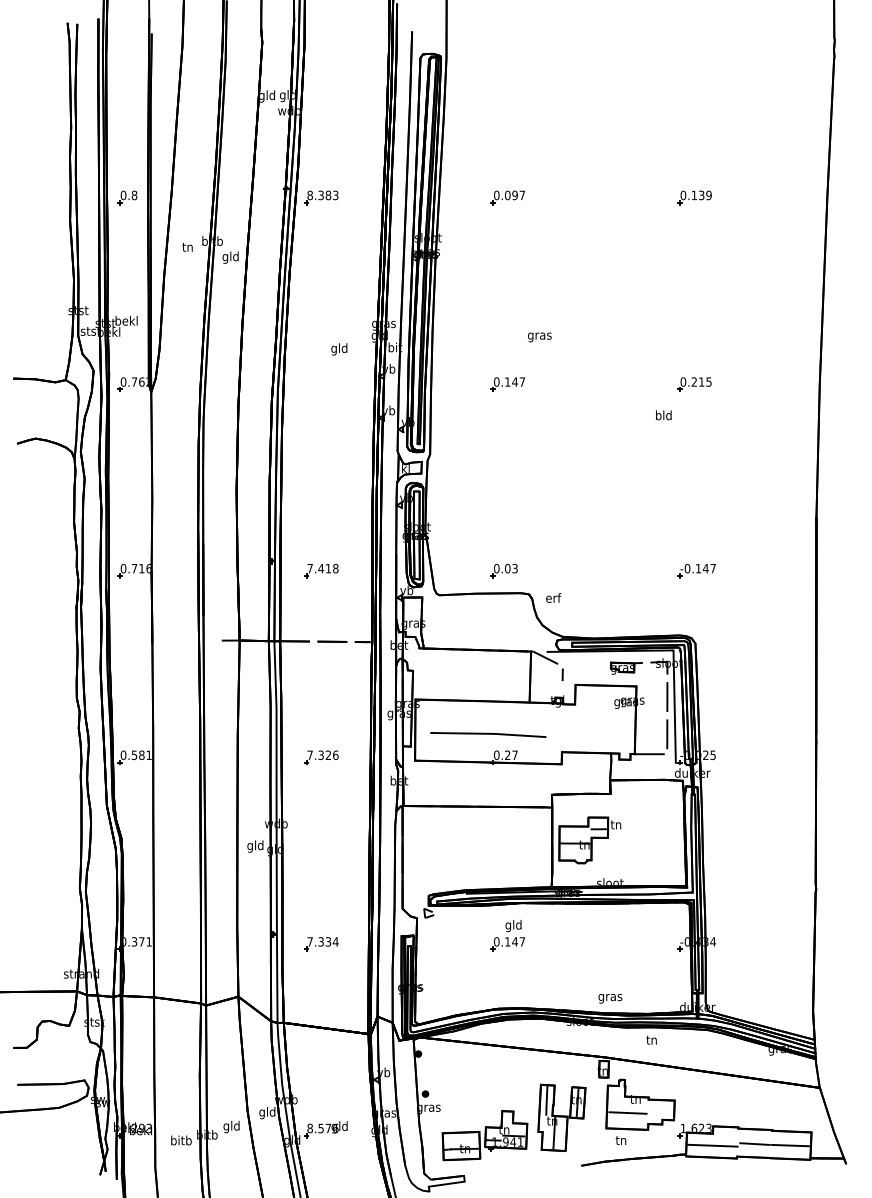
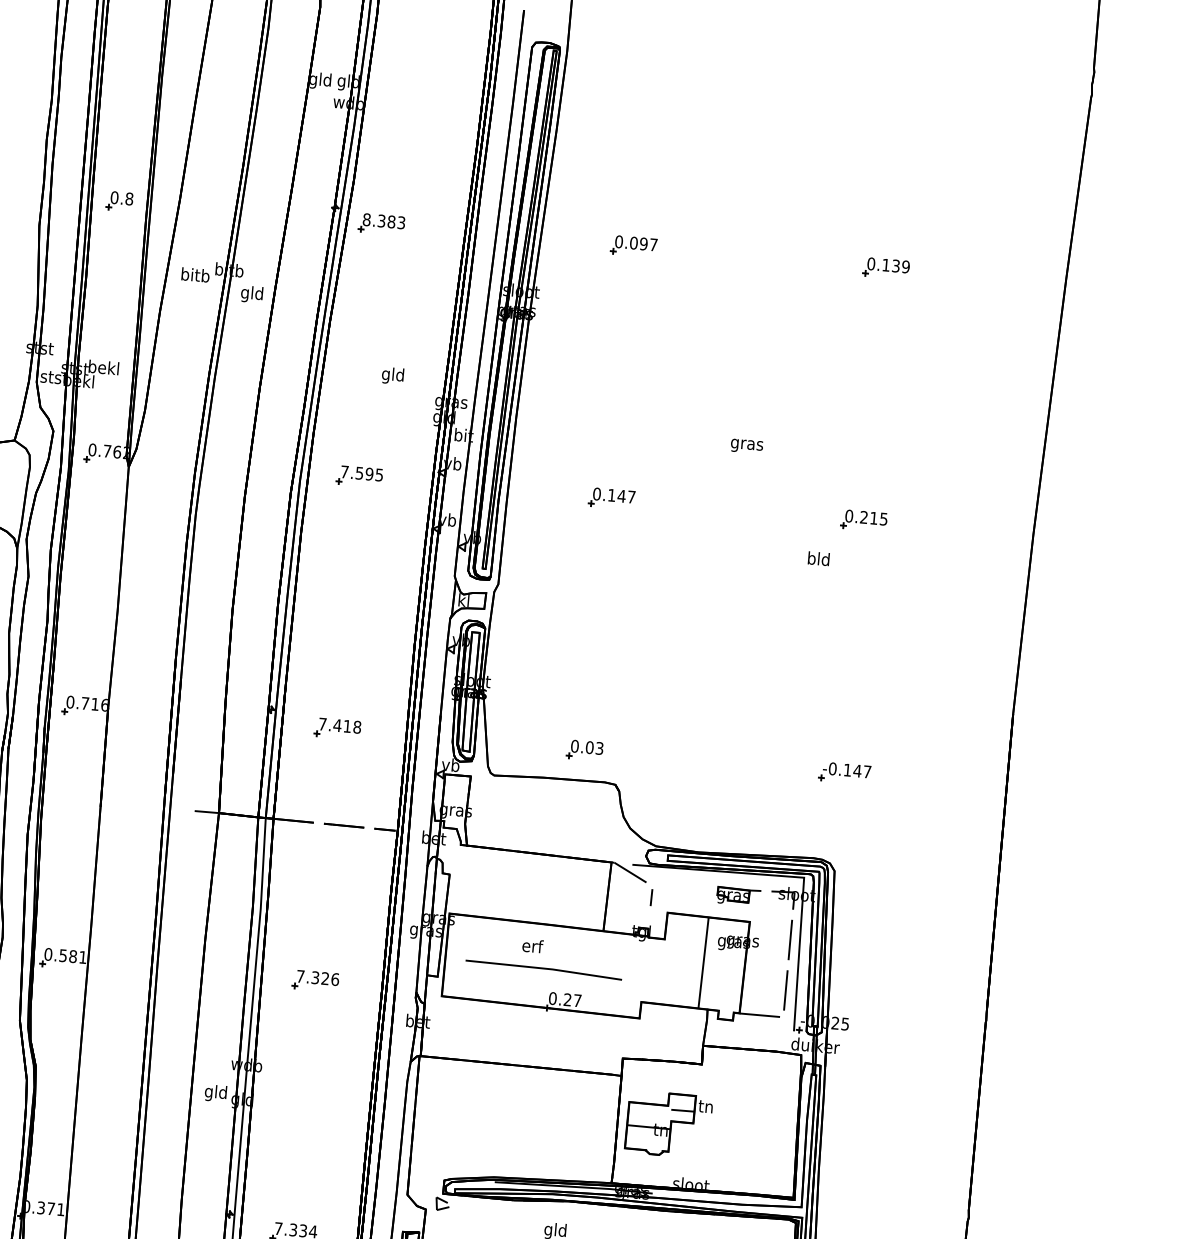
text: (187, 246) -> (195, 274), tn -> bitb
text: (539, 337) -> (746, 446), moved
text: (339, 349) -> (393, 376), moved
part: (321, 384) -> (359, 476), added
text: (553, 597) -> (532, 945), moved
line: (604, 719) -> (702, 962), added

